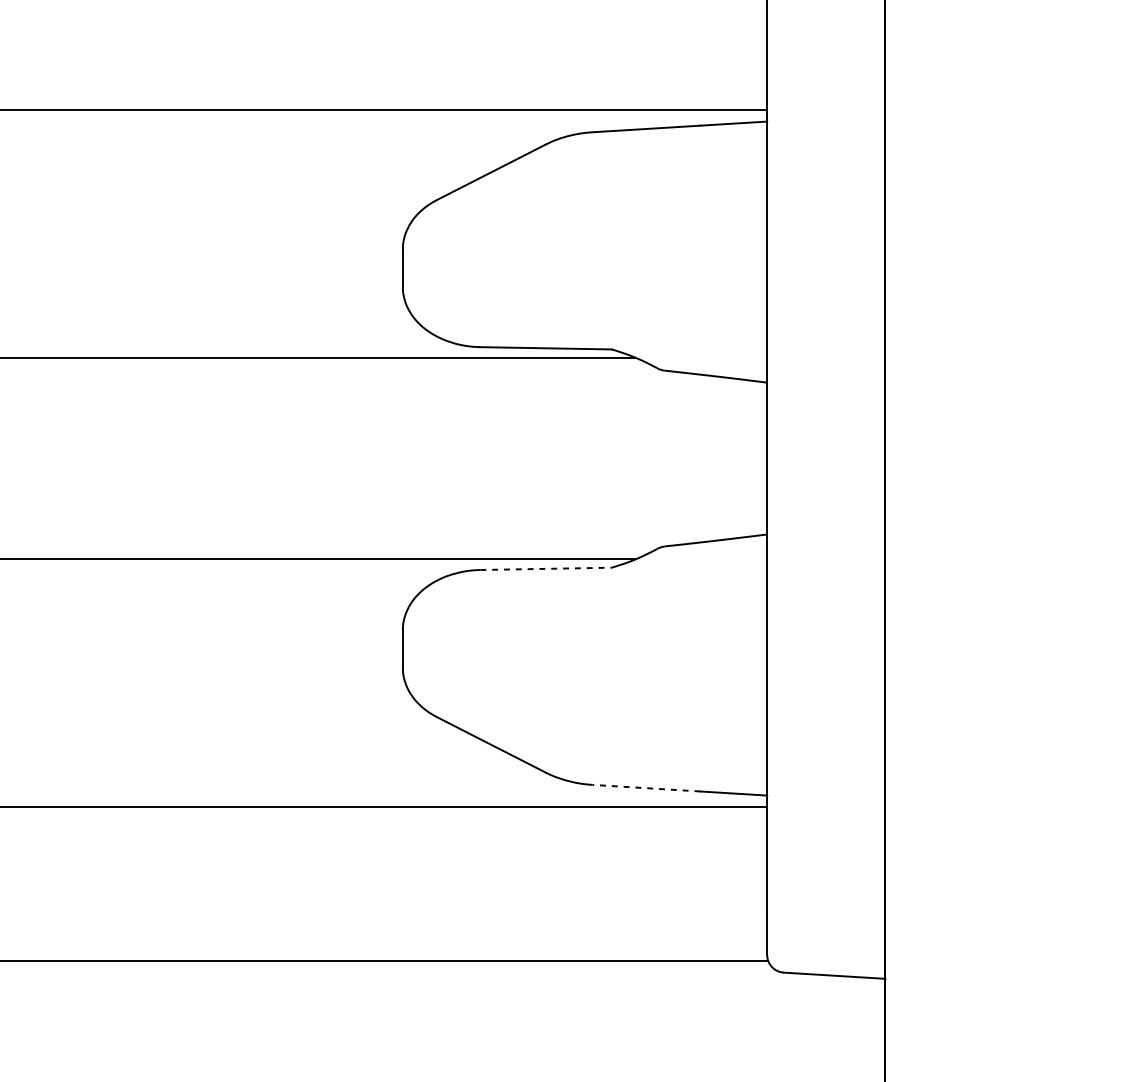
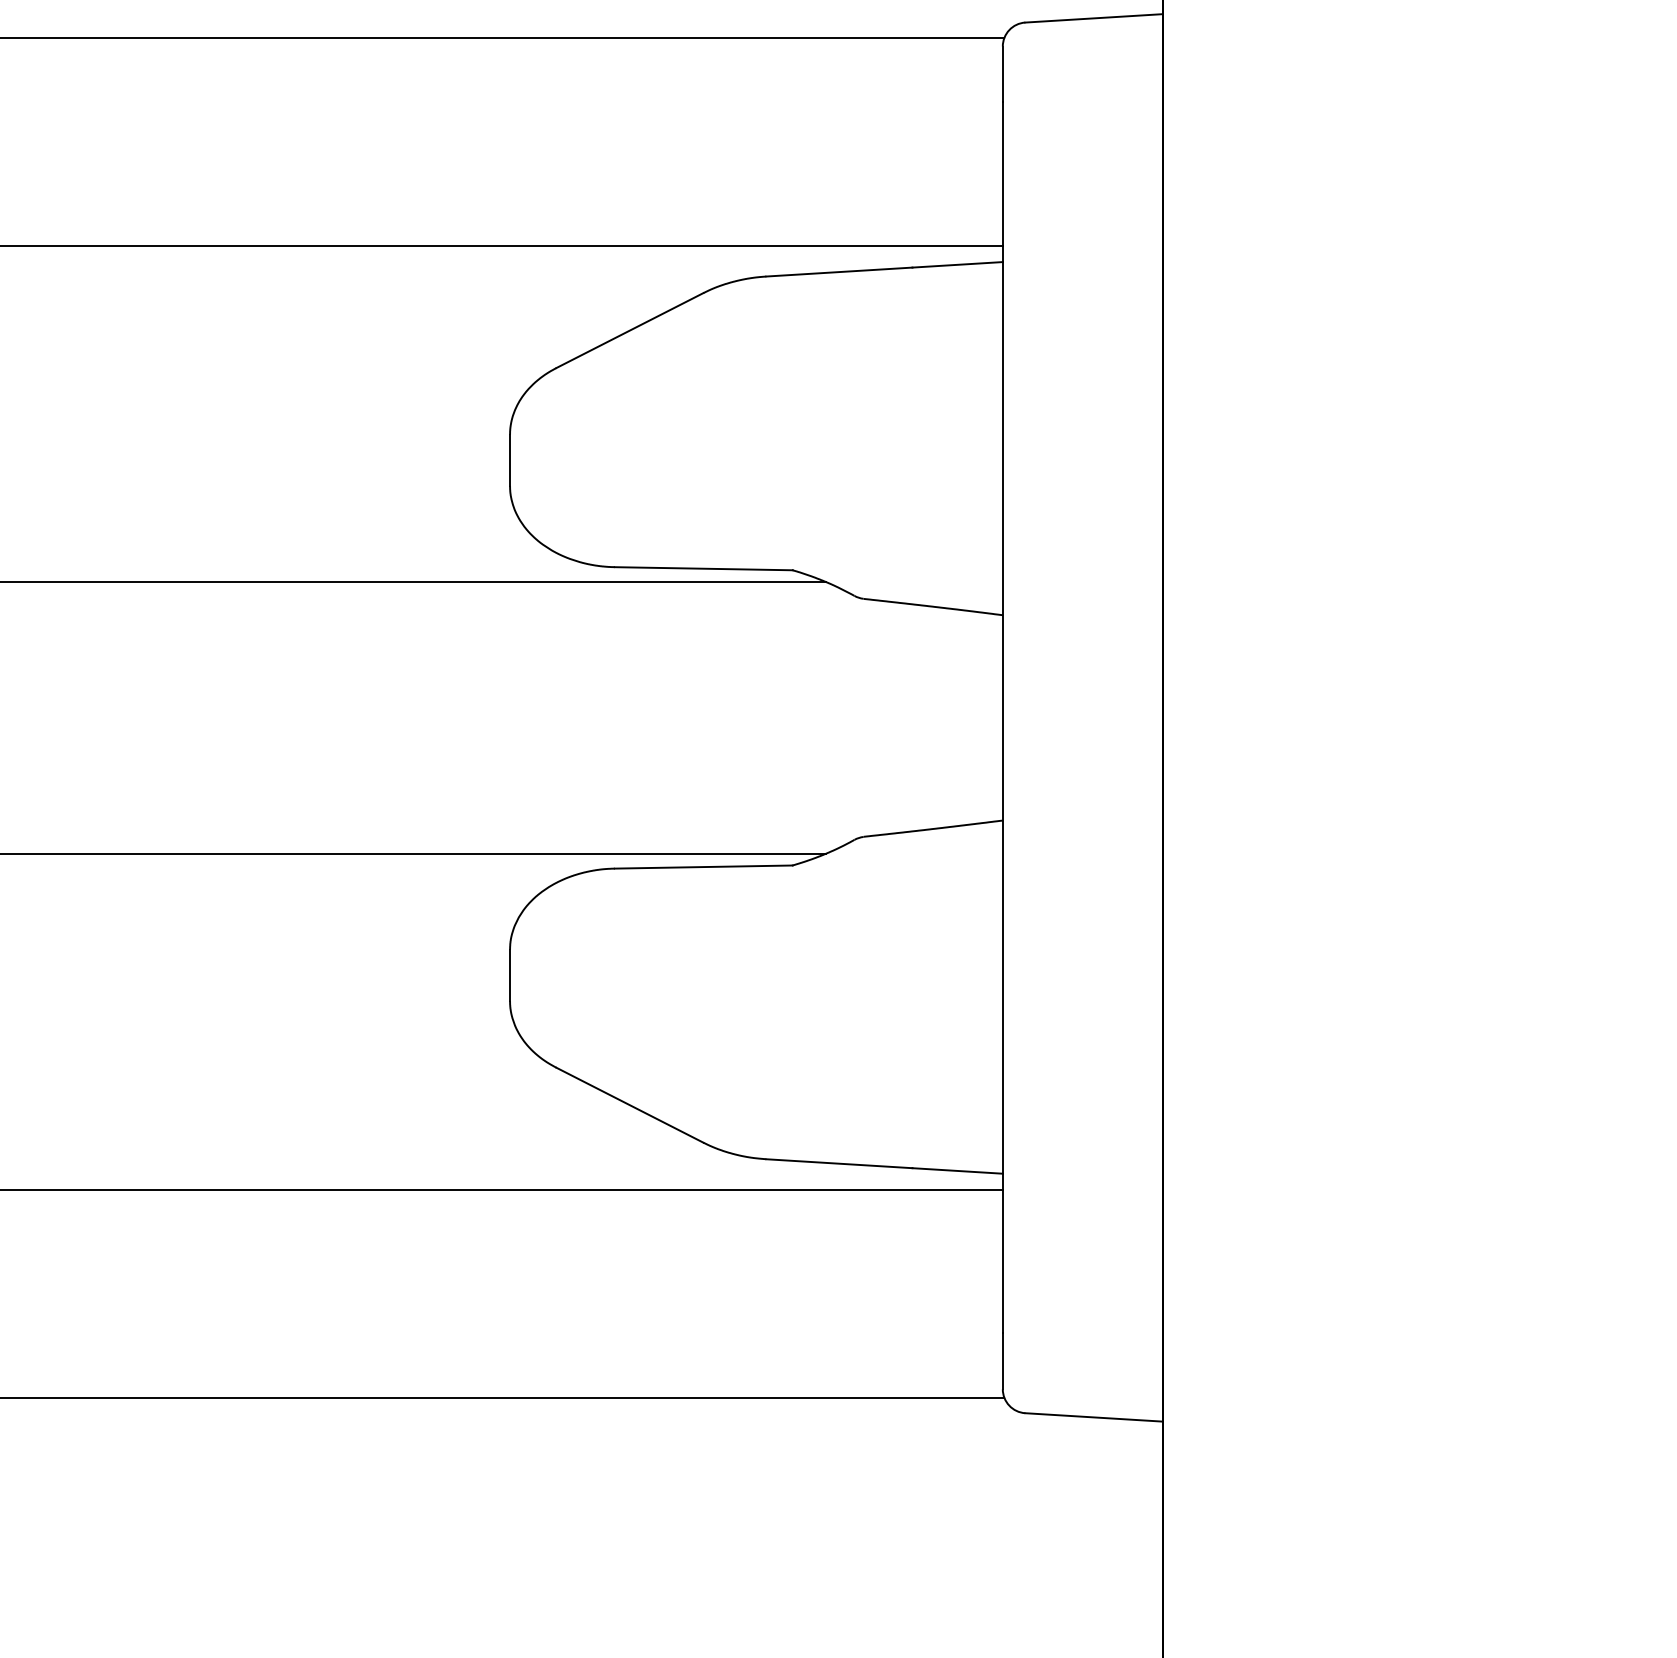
line: (545, 569) -> (703, 867), dashed -> solid
line: (645, 788) -> (838, 1163), dashed -> solid

